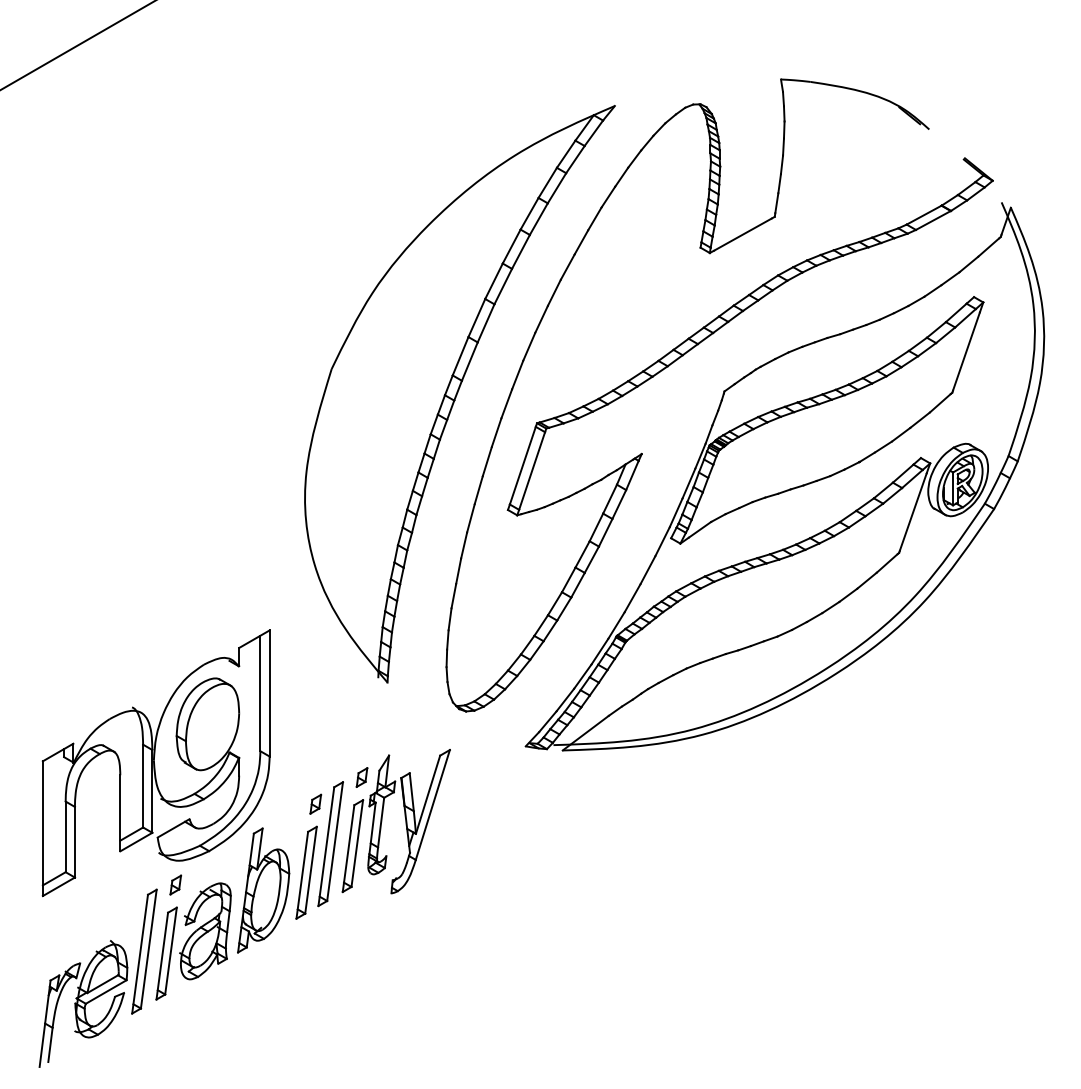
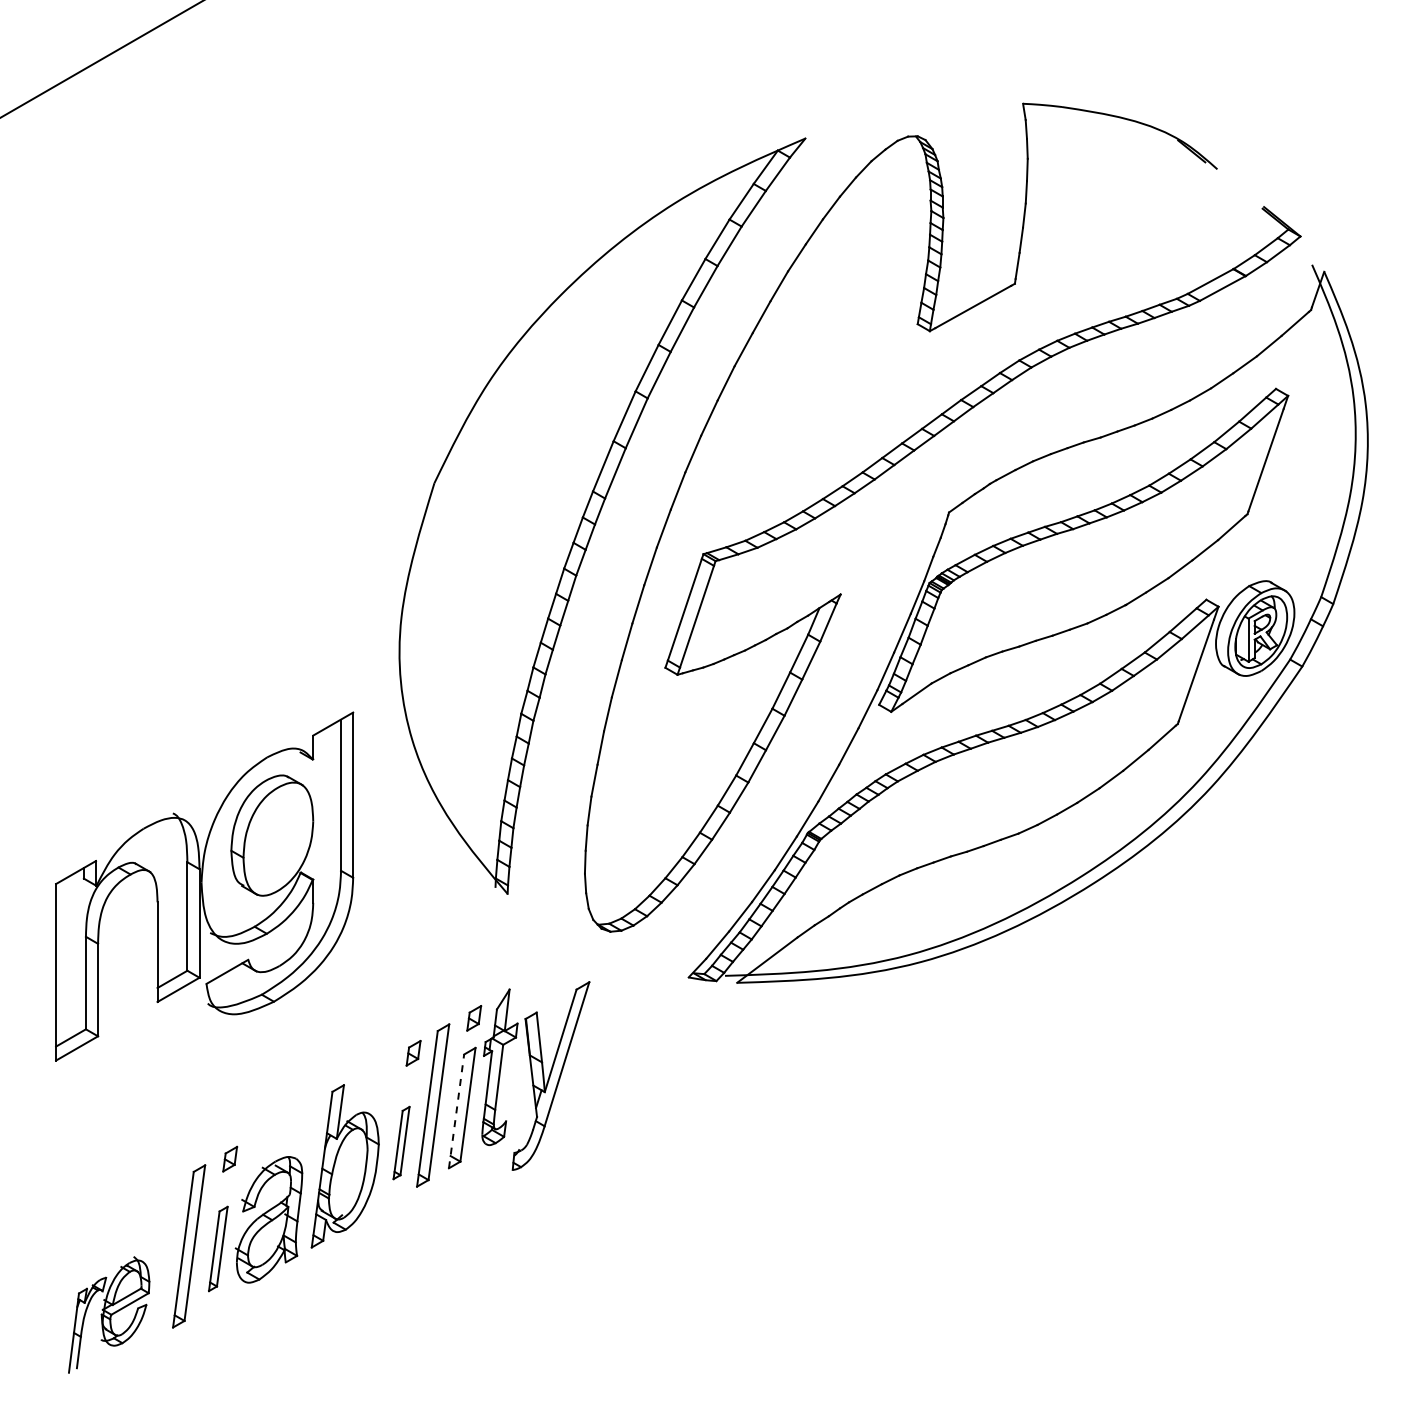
part: (156, 763) -> (204, 886), moved
line: (348, 847) -> (456, 1110), solid -> dashed
part: (306, 872) -> (401, 1142), size x0.6
part: (166, 953) -> (218, 1248), size x0.7
part: (82, 1003) -> (108, 1314), size x0.7

